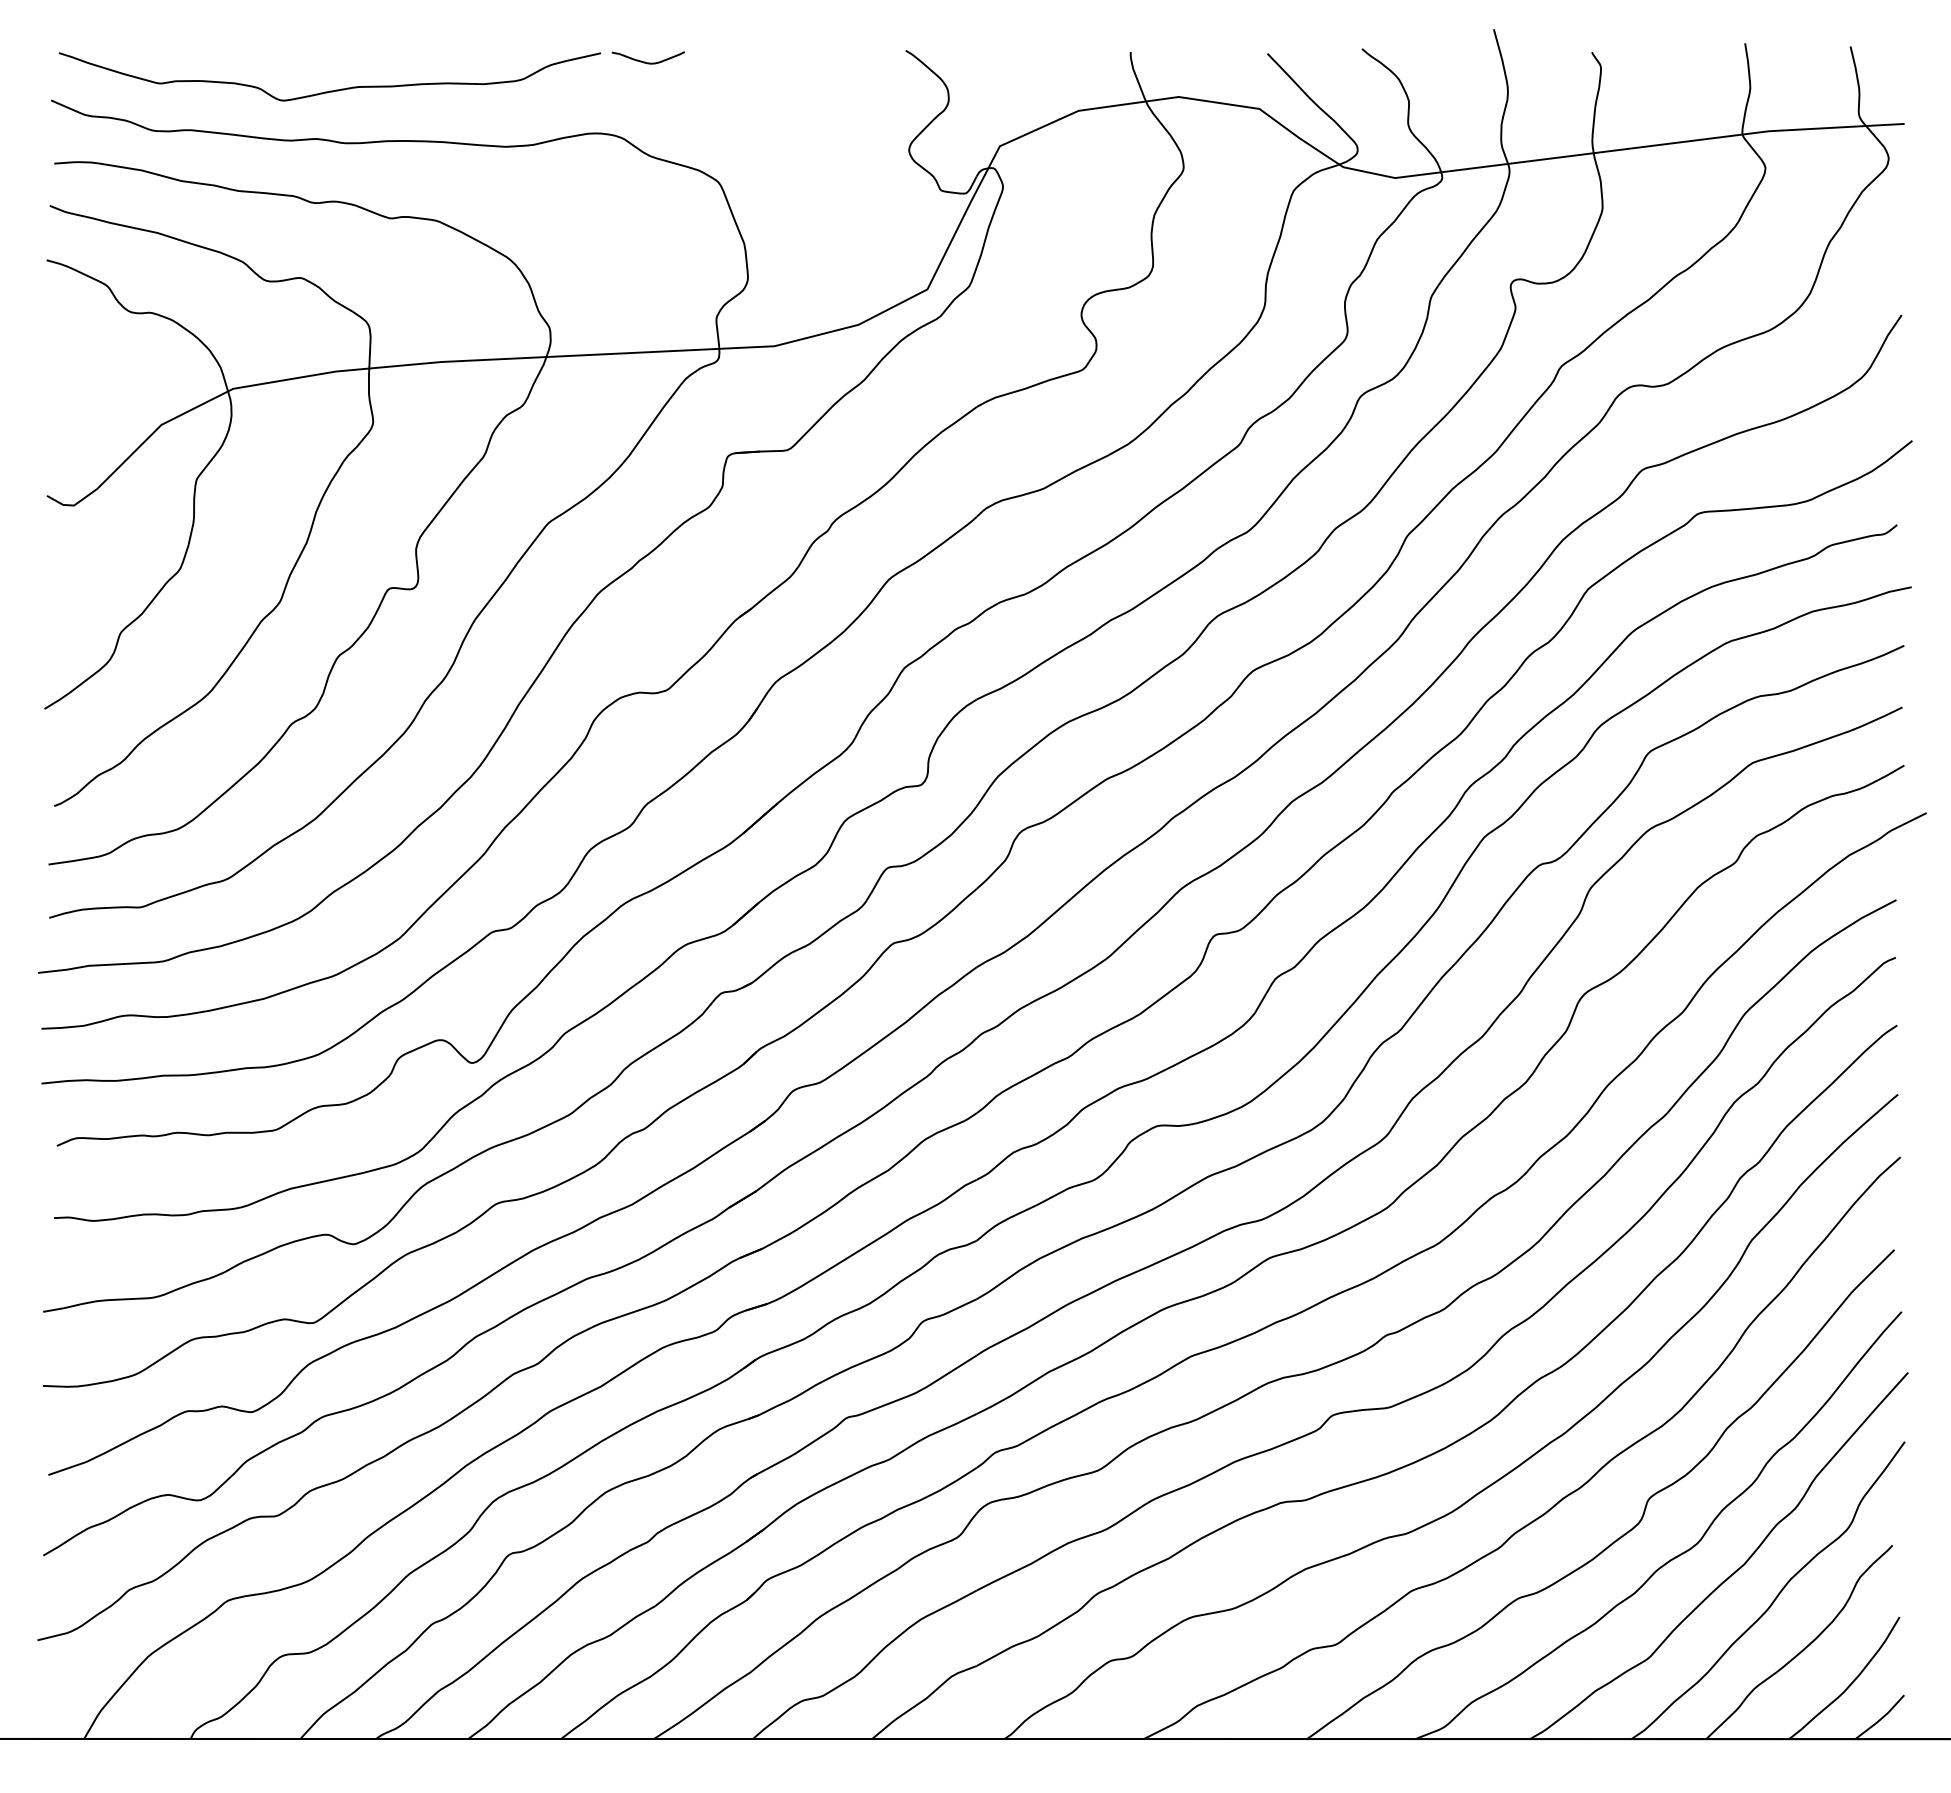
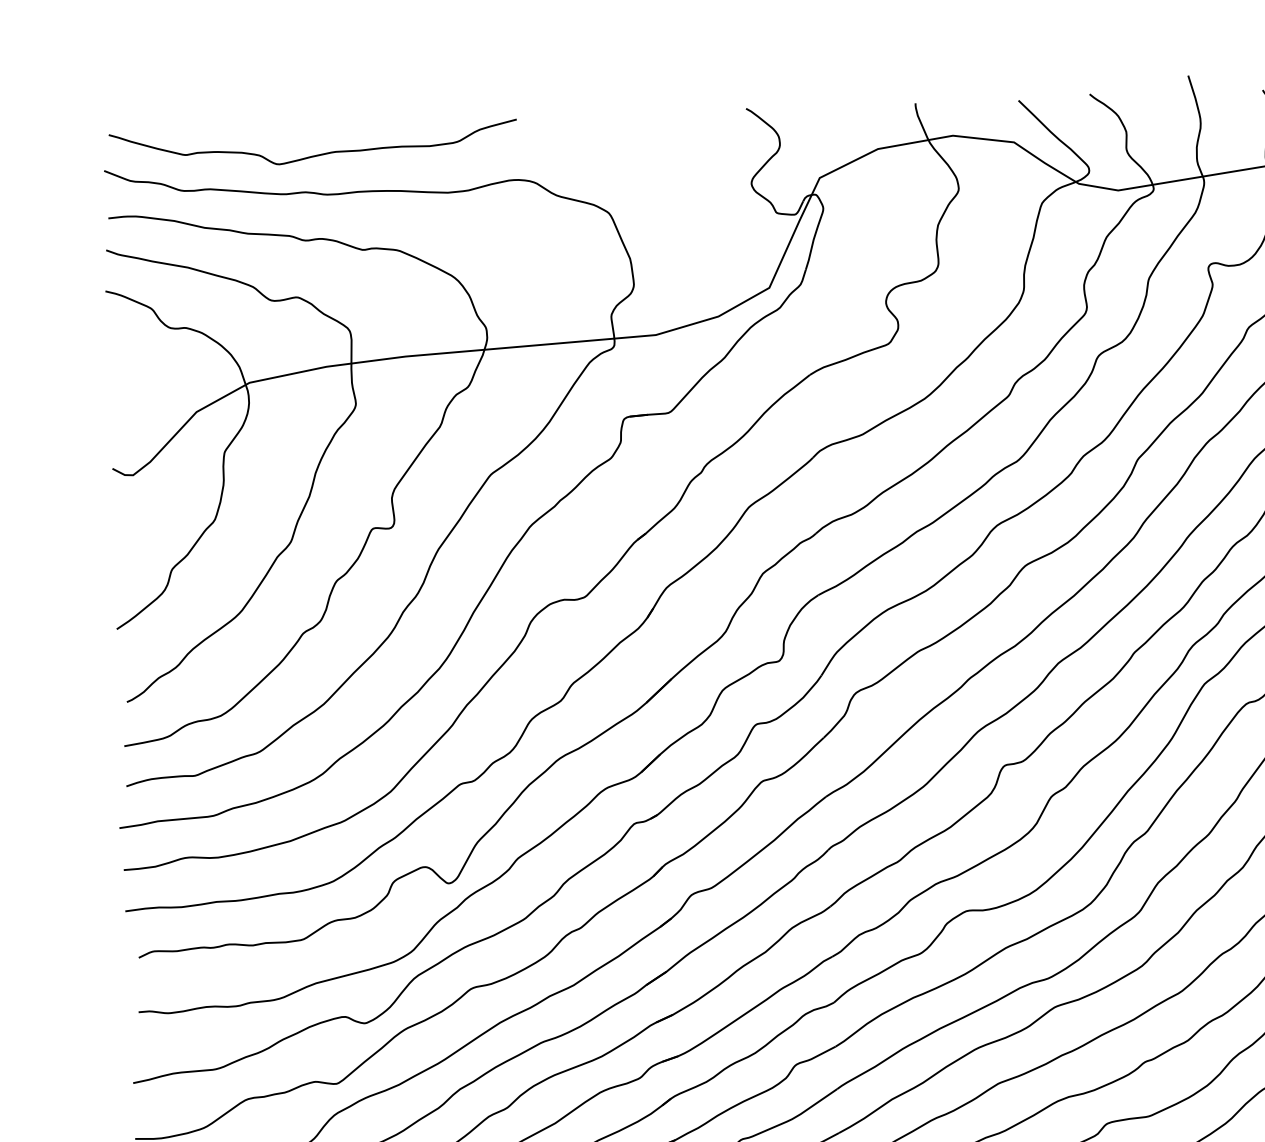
curve: (645, 61) -> (550, 124), removed

